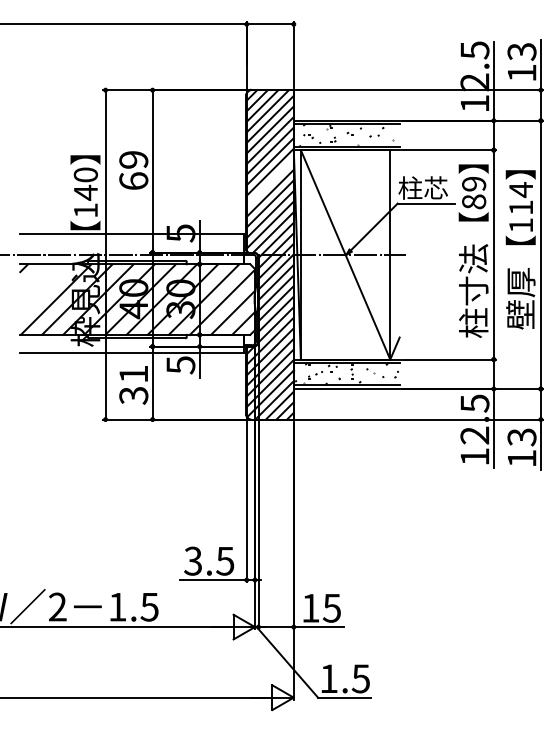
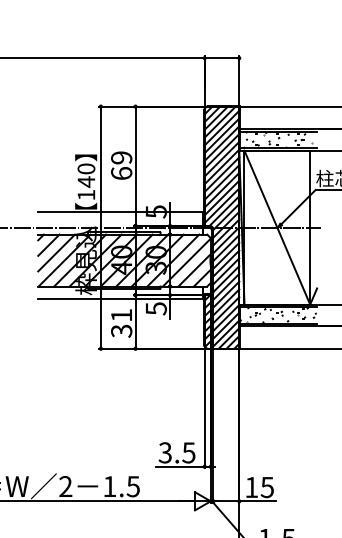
line: (269, 182) -> (221, 174), added
line: (34, 278) -> (48, 245), added
line: (45, 289) -> (56, 253), added

